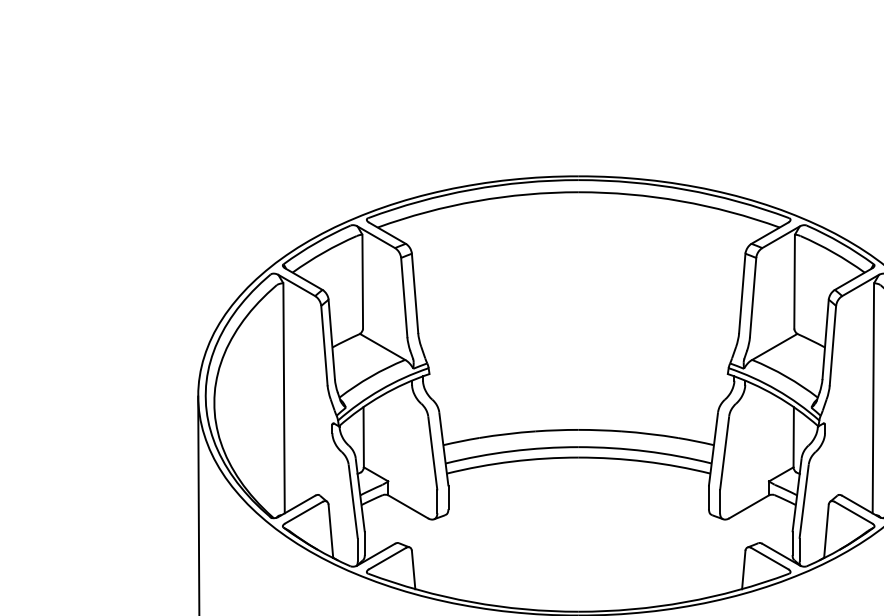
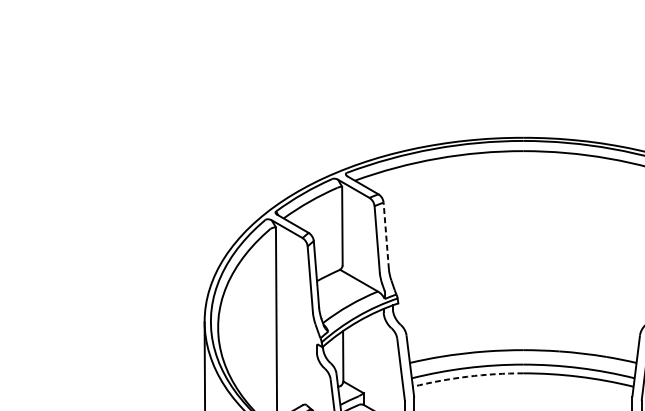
line: (415, 293) -> (386, 235), solid -> dashed
arc: (512, 461) -> (467, 376), solid -> dashed

